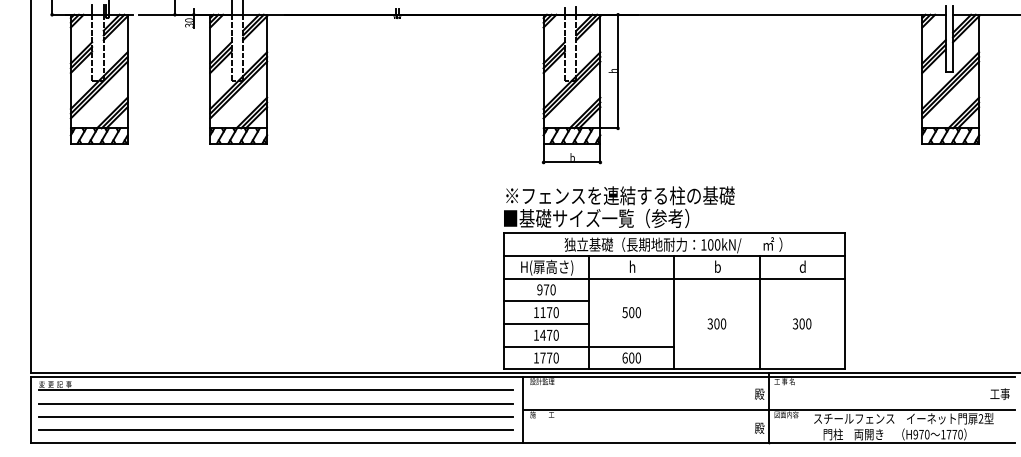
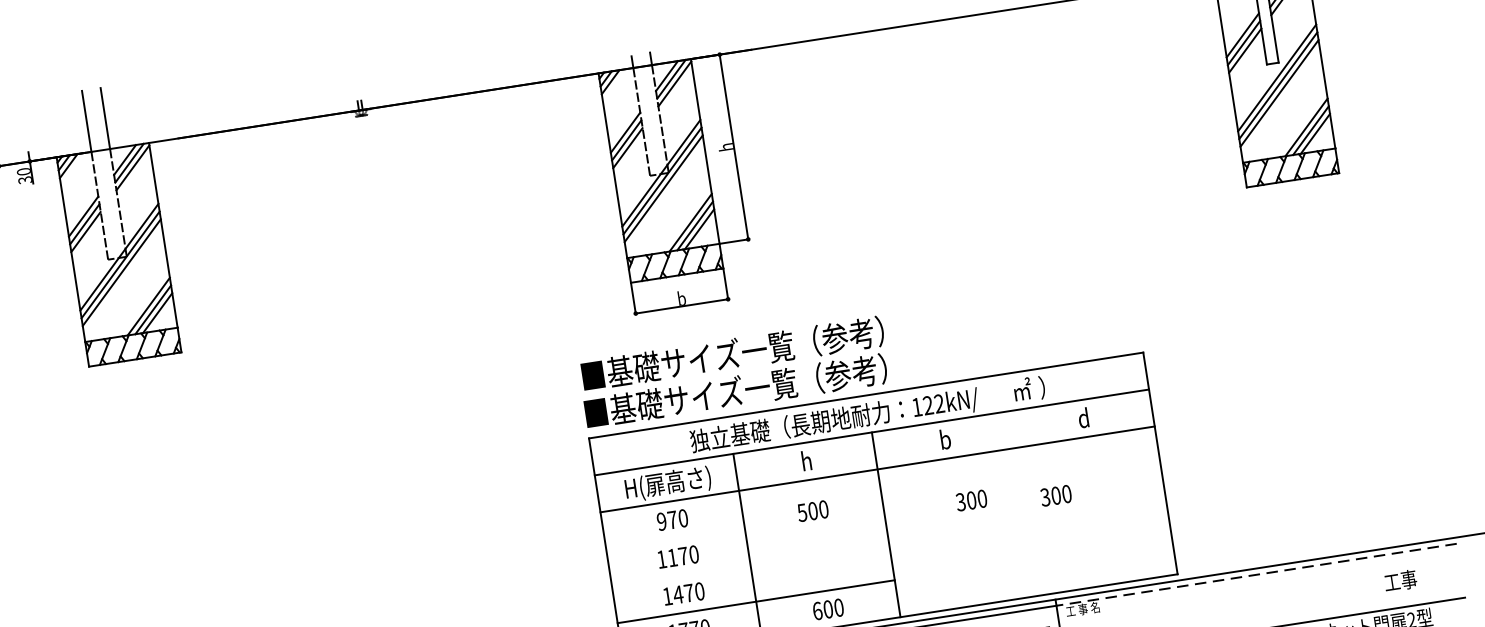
text: (619, 195) -> (767, 348), ※フェンスを連結する柱の基礎 -> ■基礎サイズ一覧（参考）
text: (714, 244) -> (934, 403), 100kN/ -> 122kN/
line: (546, 301) -> (675, 538), removed
text: (631, 312) -> (812, 511), moved
line: (759, 312) -> (1024, 503), removed
line: (546, 323) -> (681, 574), removed
text: (716, 323) -> (970, 499), moved
text: (802, 323) -> (1056, 494), moved
line: (891, 377) -> (1255, 575), solid -> dashed
text: (999, 393) -> (1399, 580), moved

